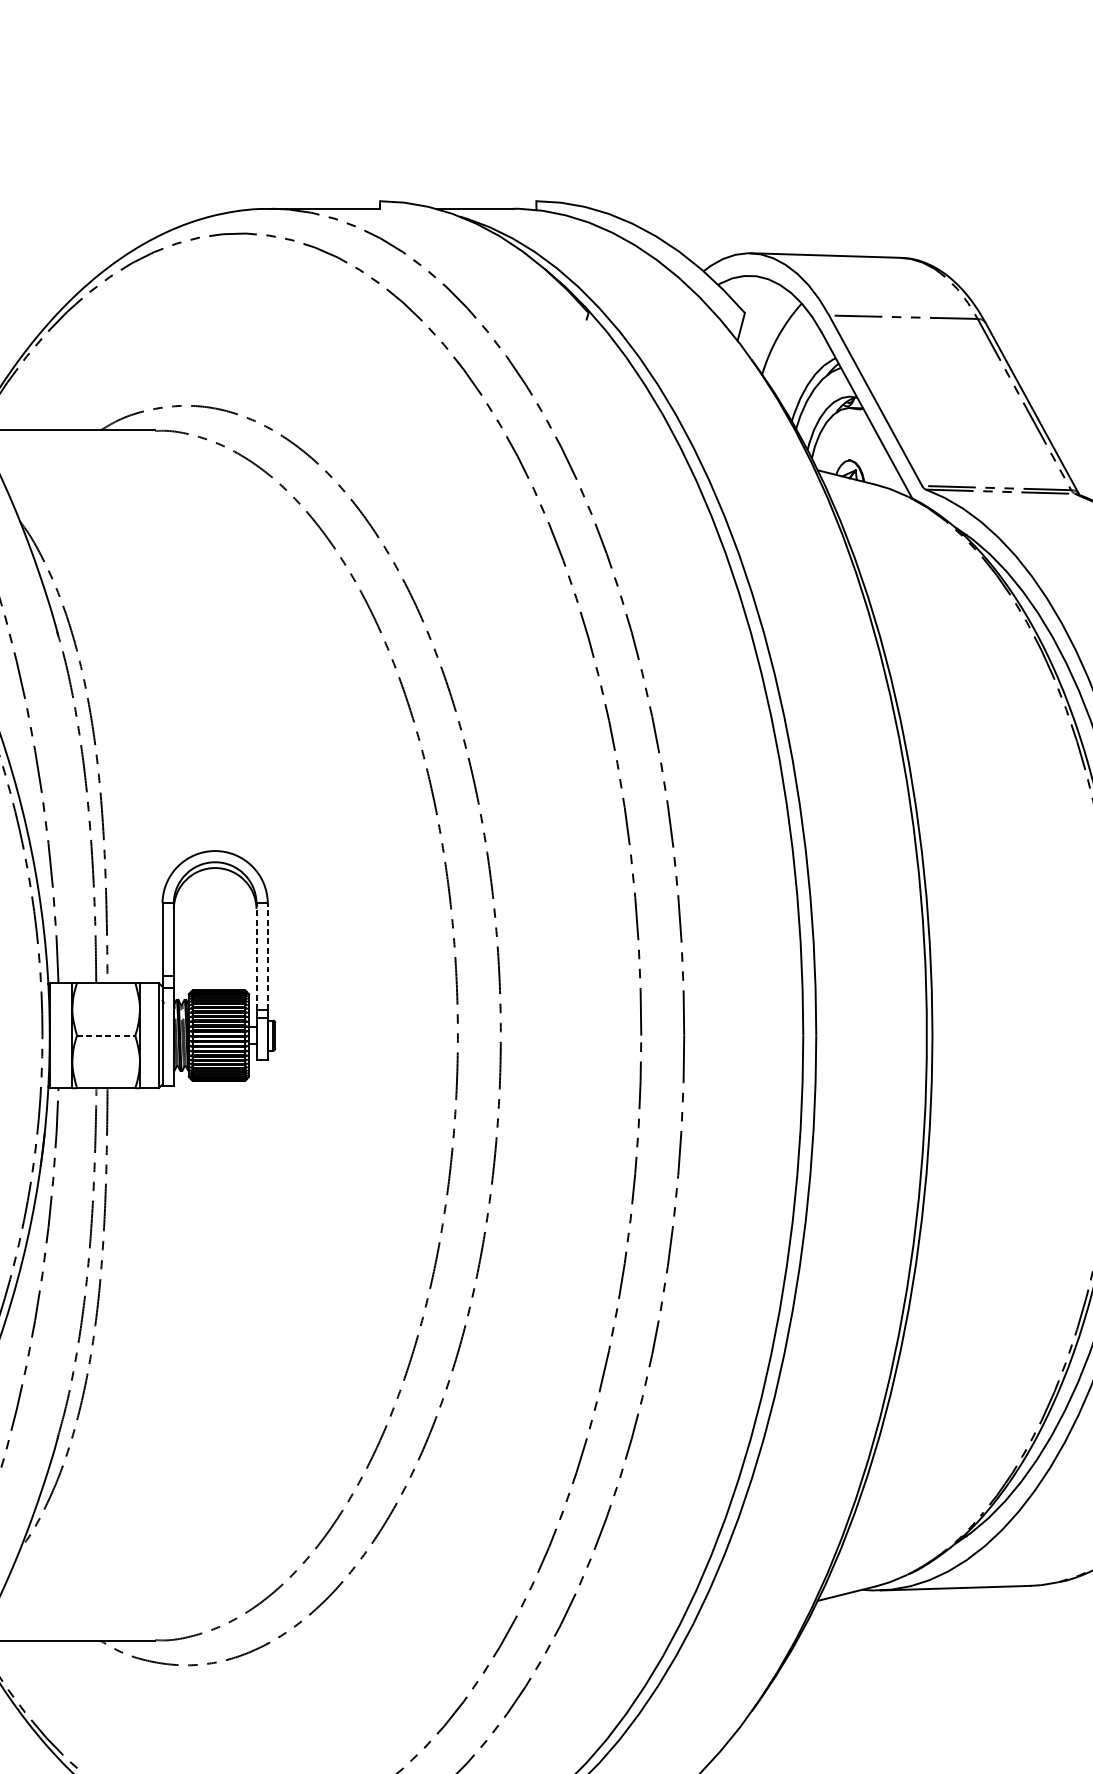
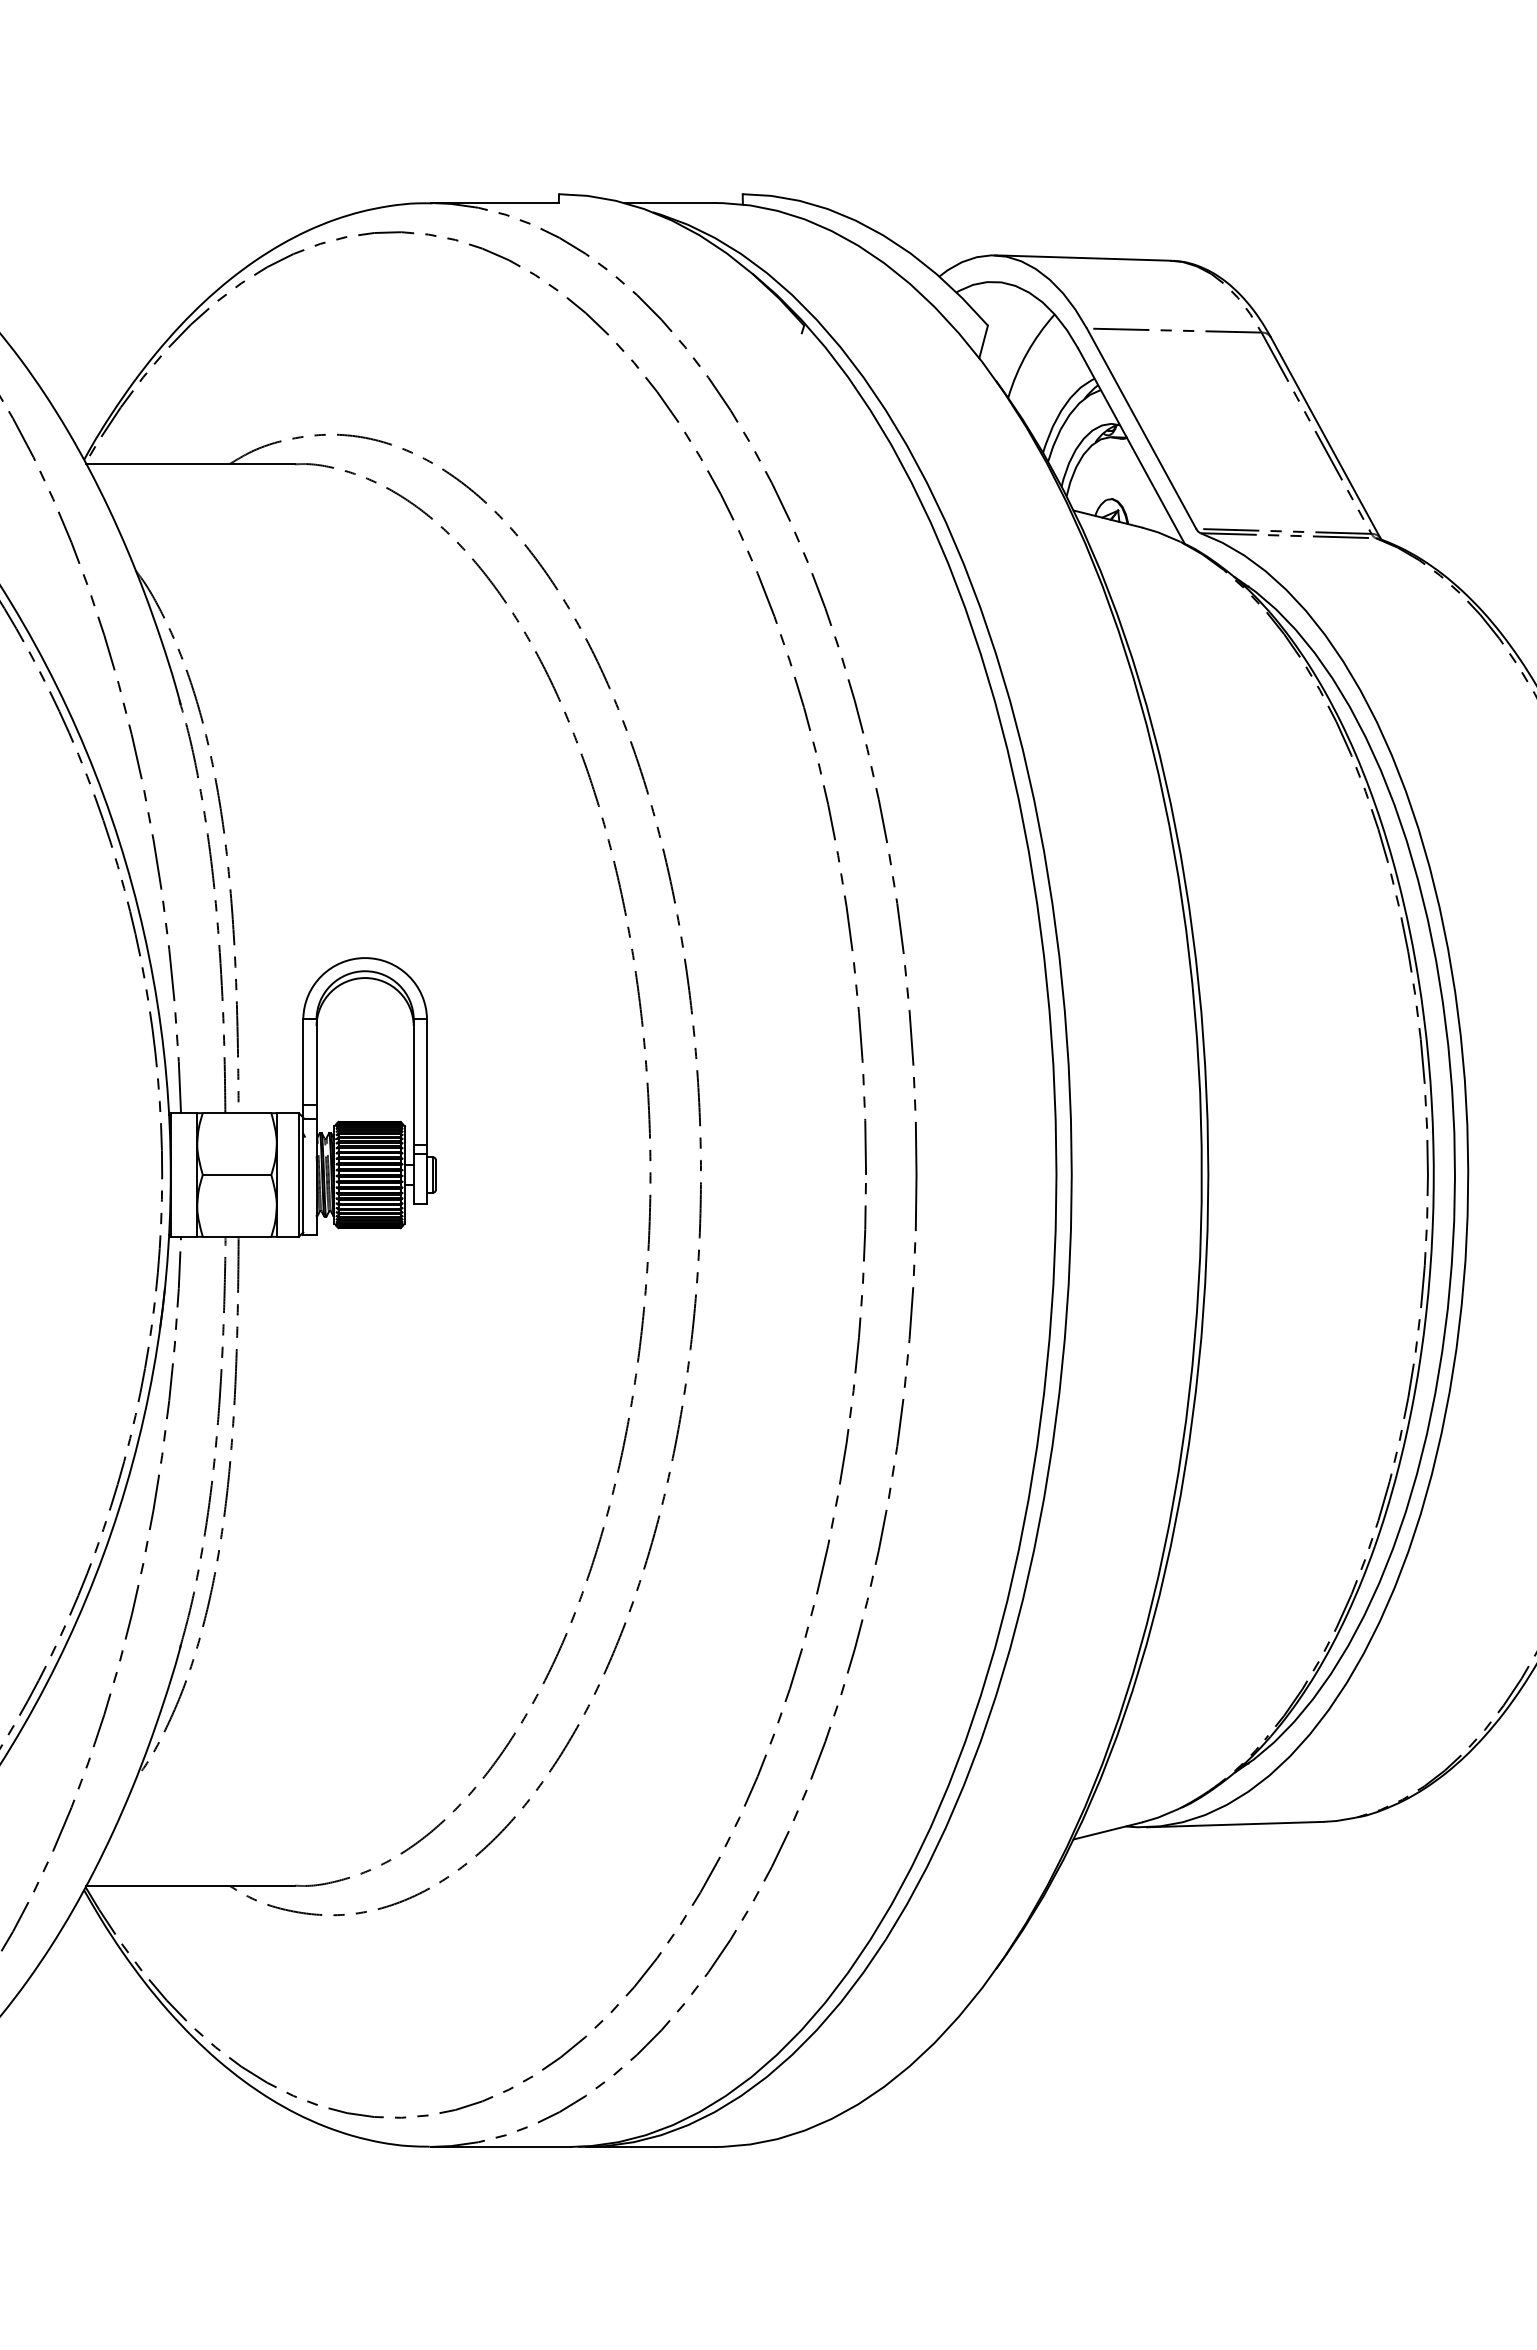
line: (256, 956) -> (413, 1082), dashed -> solid
line: (268, 956) -> (427, 1082), dashed -> solid
line: (106, 1036) -> (237, 1175), dashed -> solid

